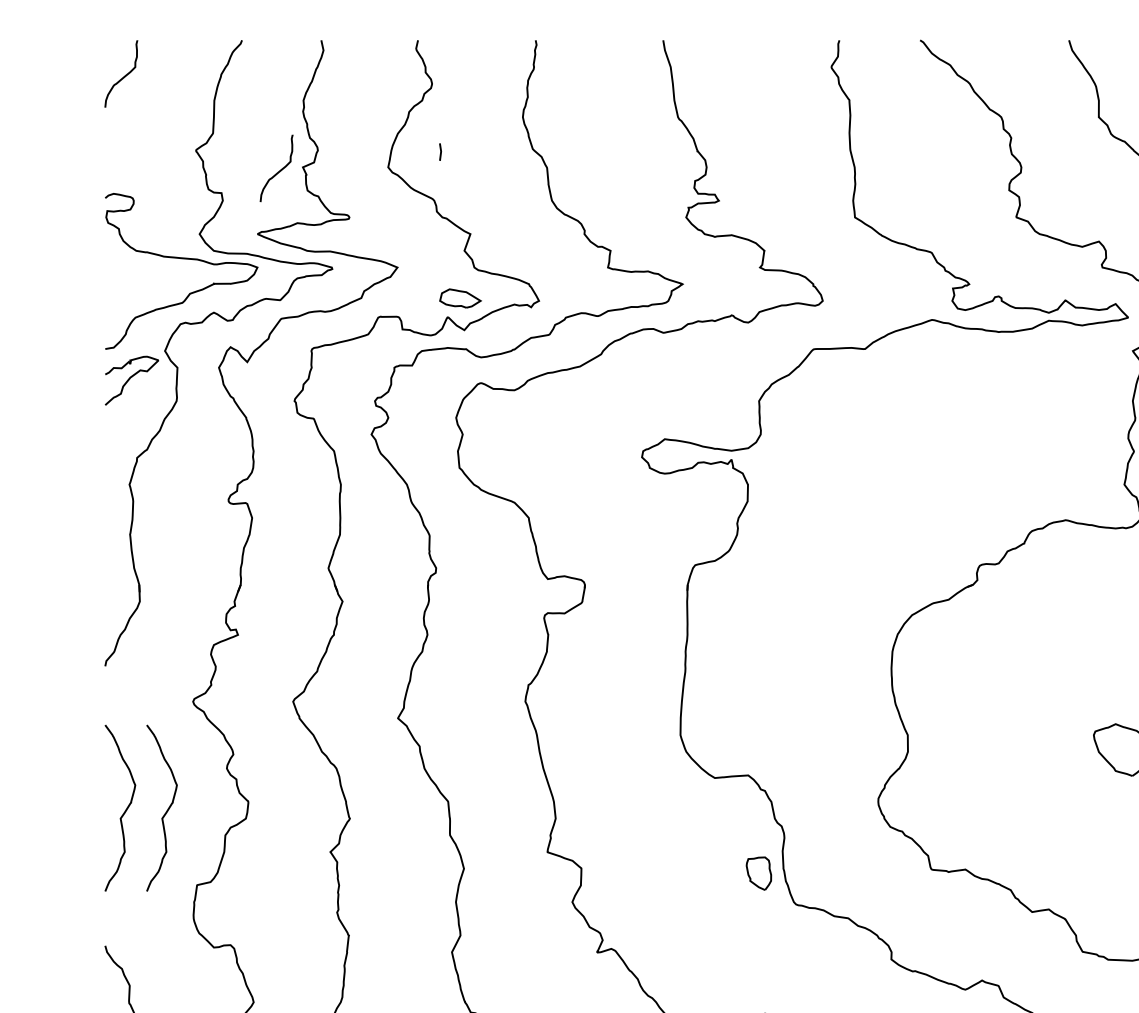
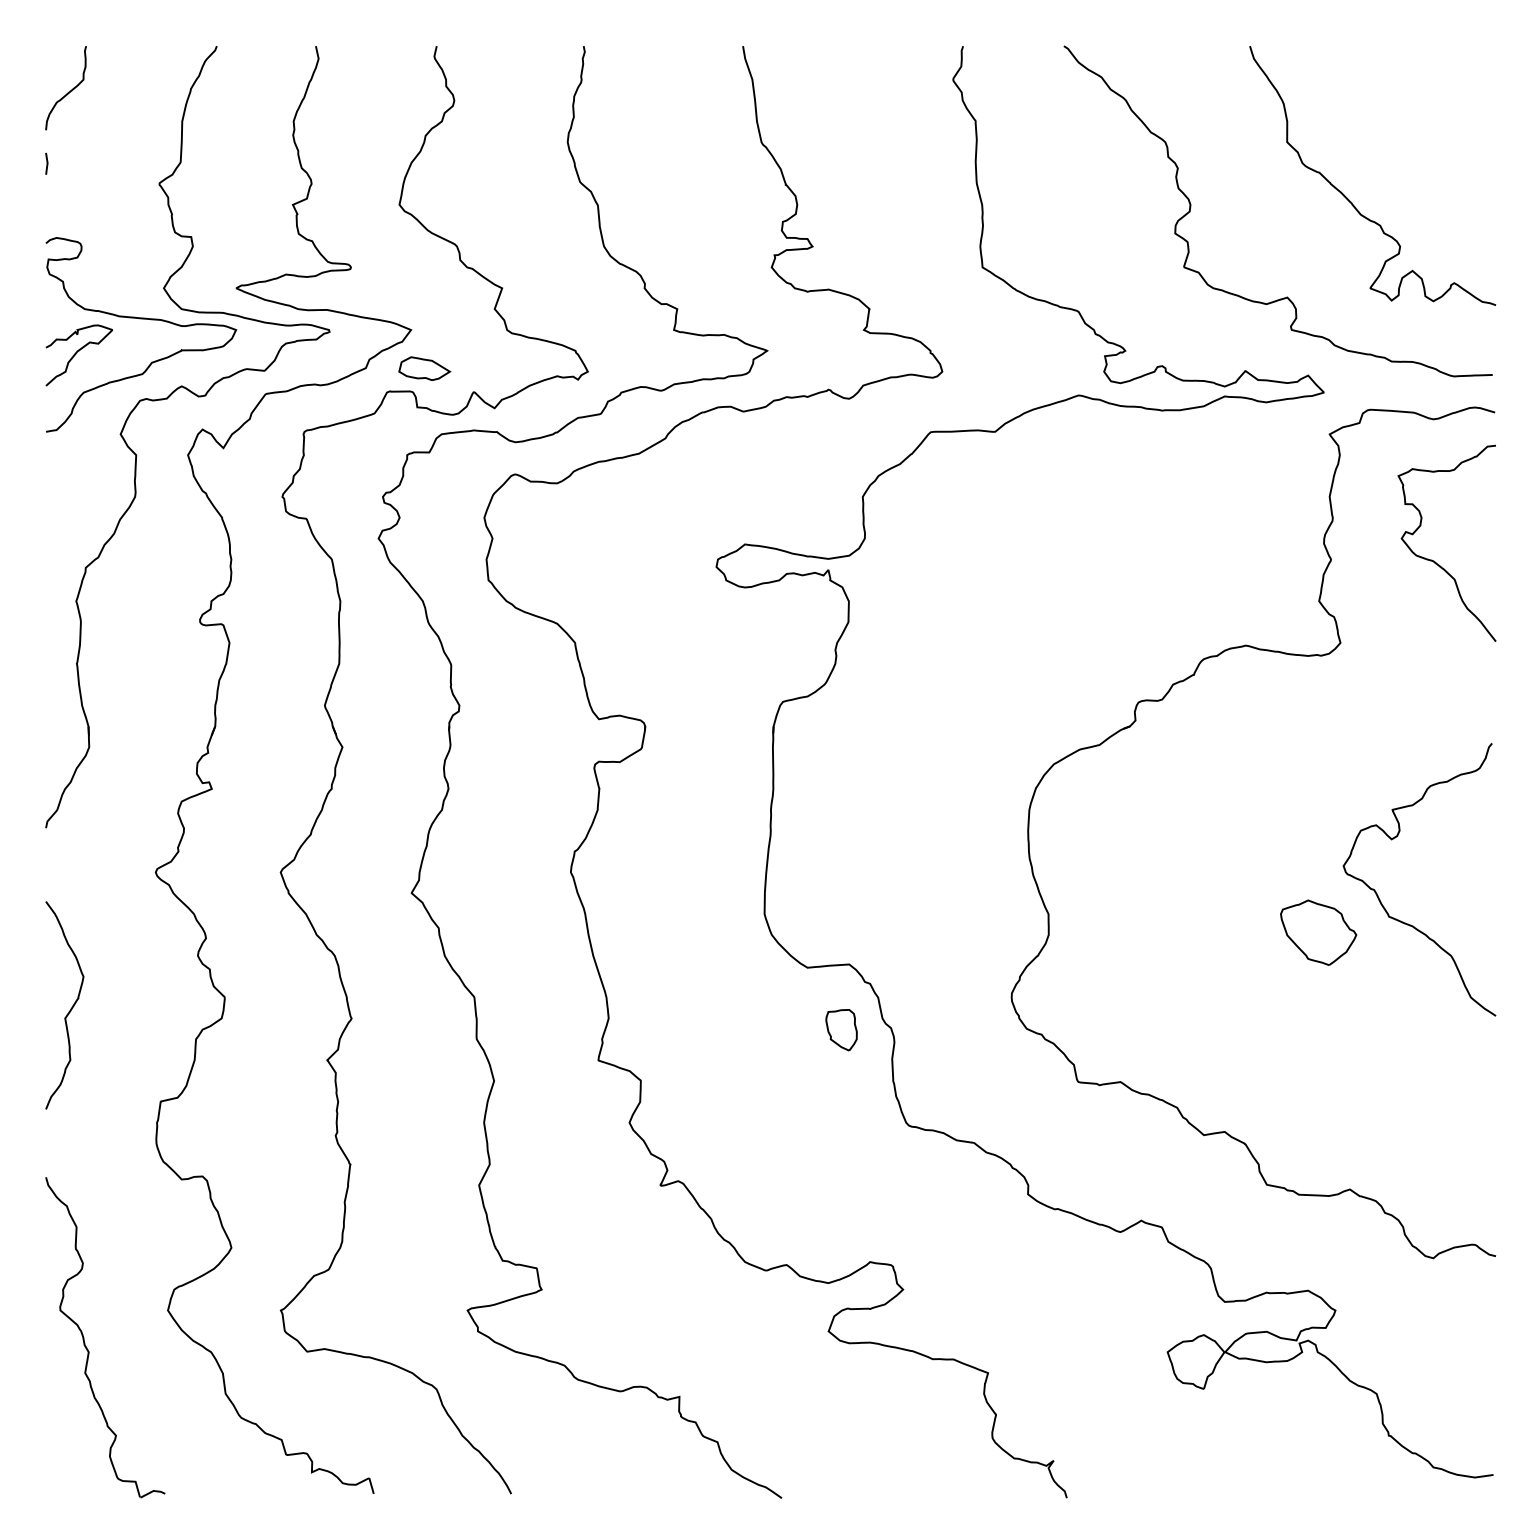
line: (440, 151) -> (46, 163), moved
curve: (278, 171) -> (262, 209), removed
part: (460, 298) -> (424, 368), moved
curve: (130, 379) -> (77, 353), moved
curve: (166, 810) -> (122, 1008), removed
part: (758, 873) -> (841, 1030), moved

